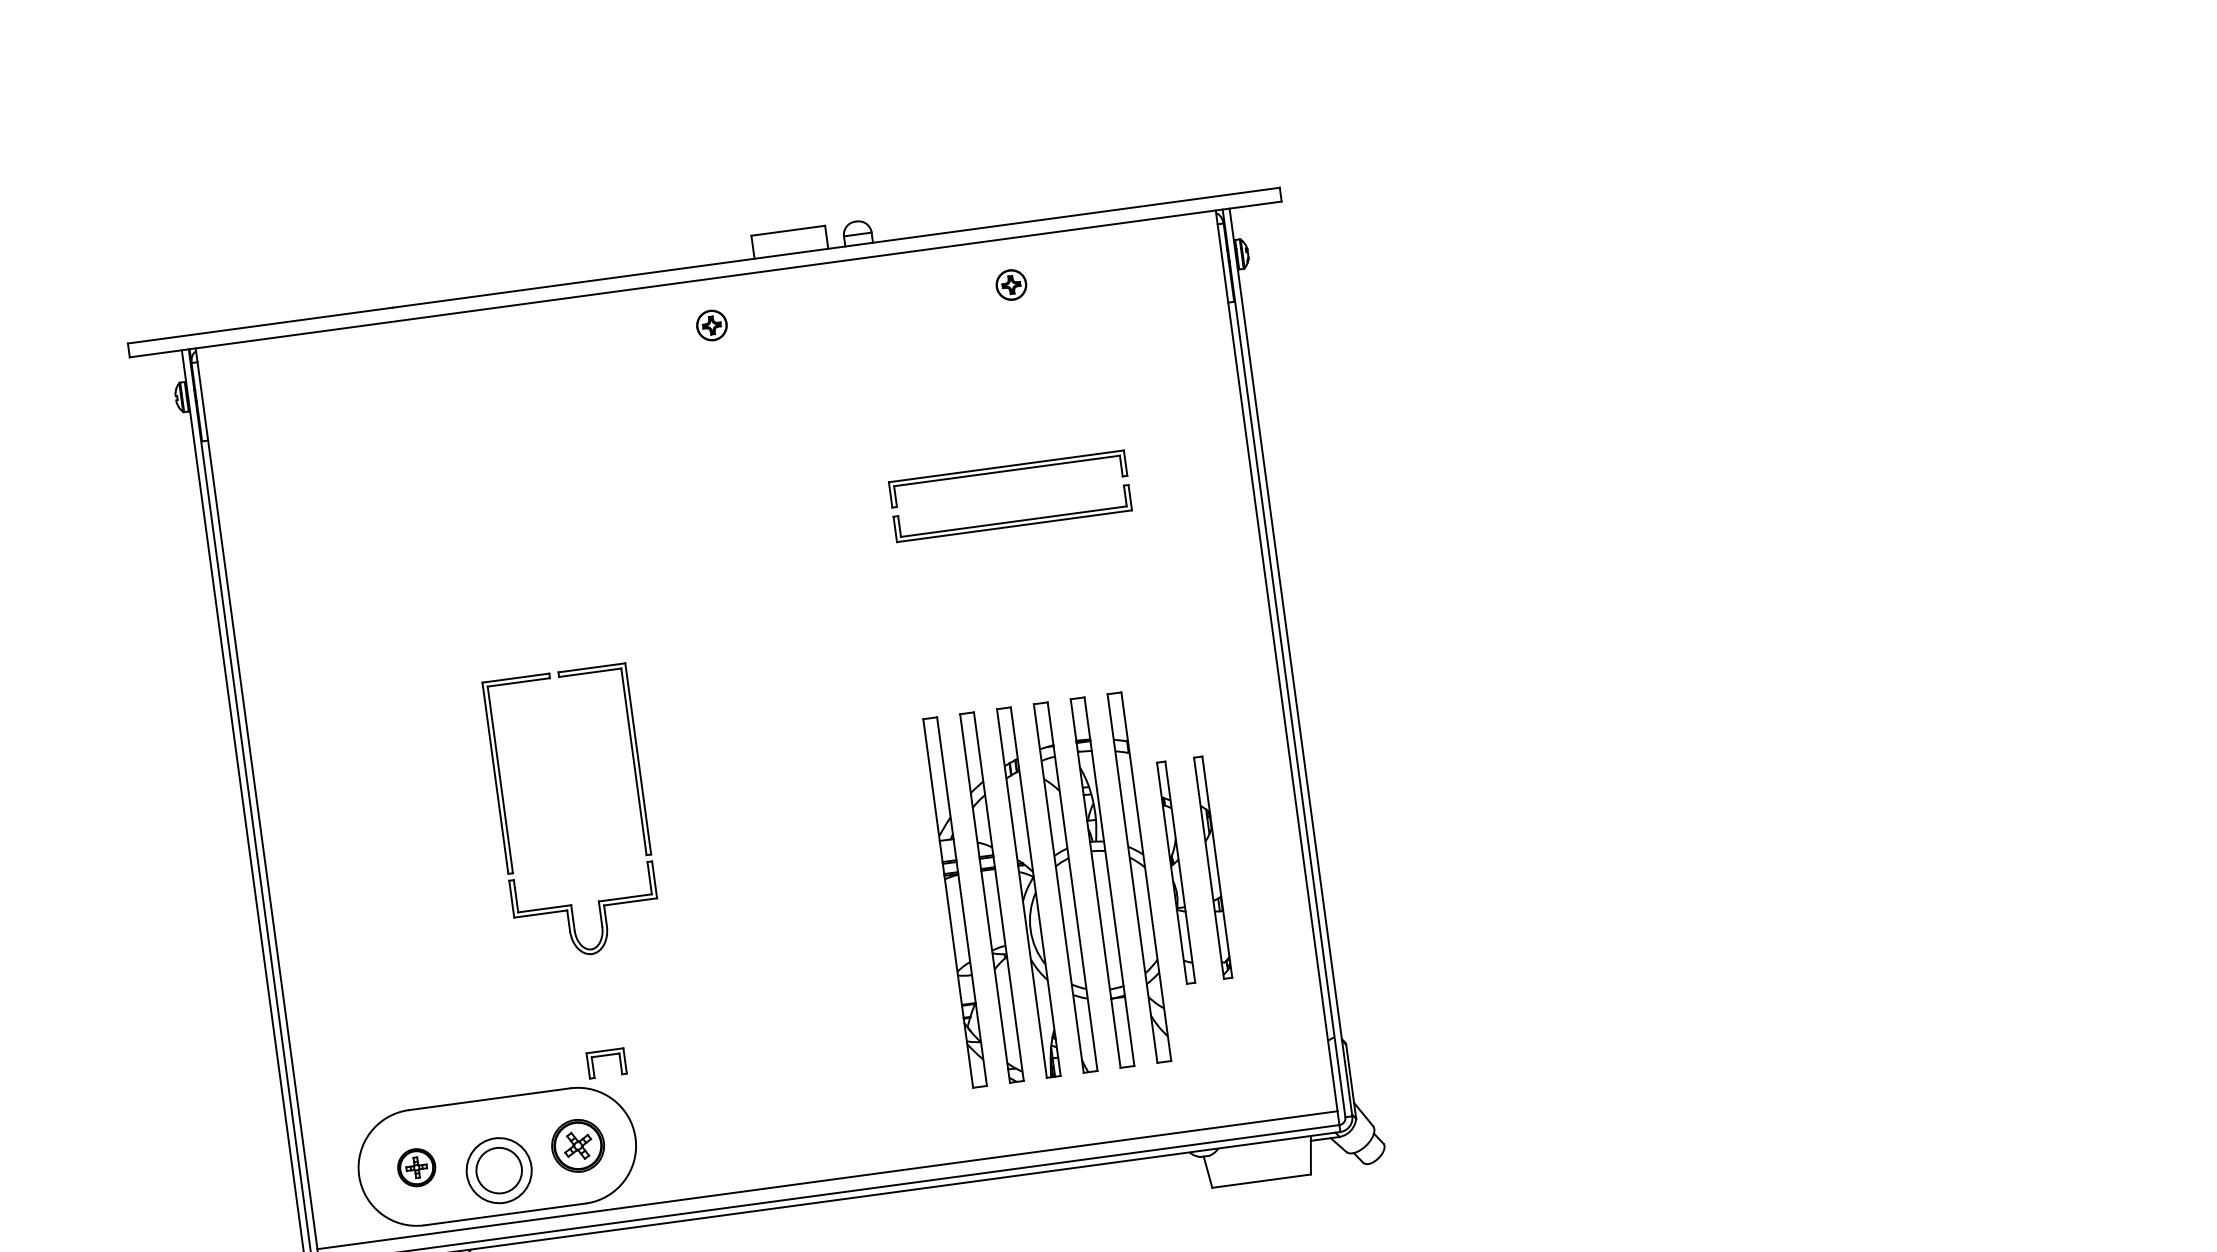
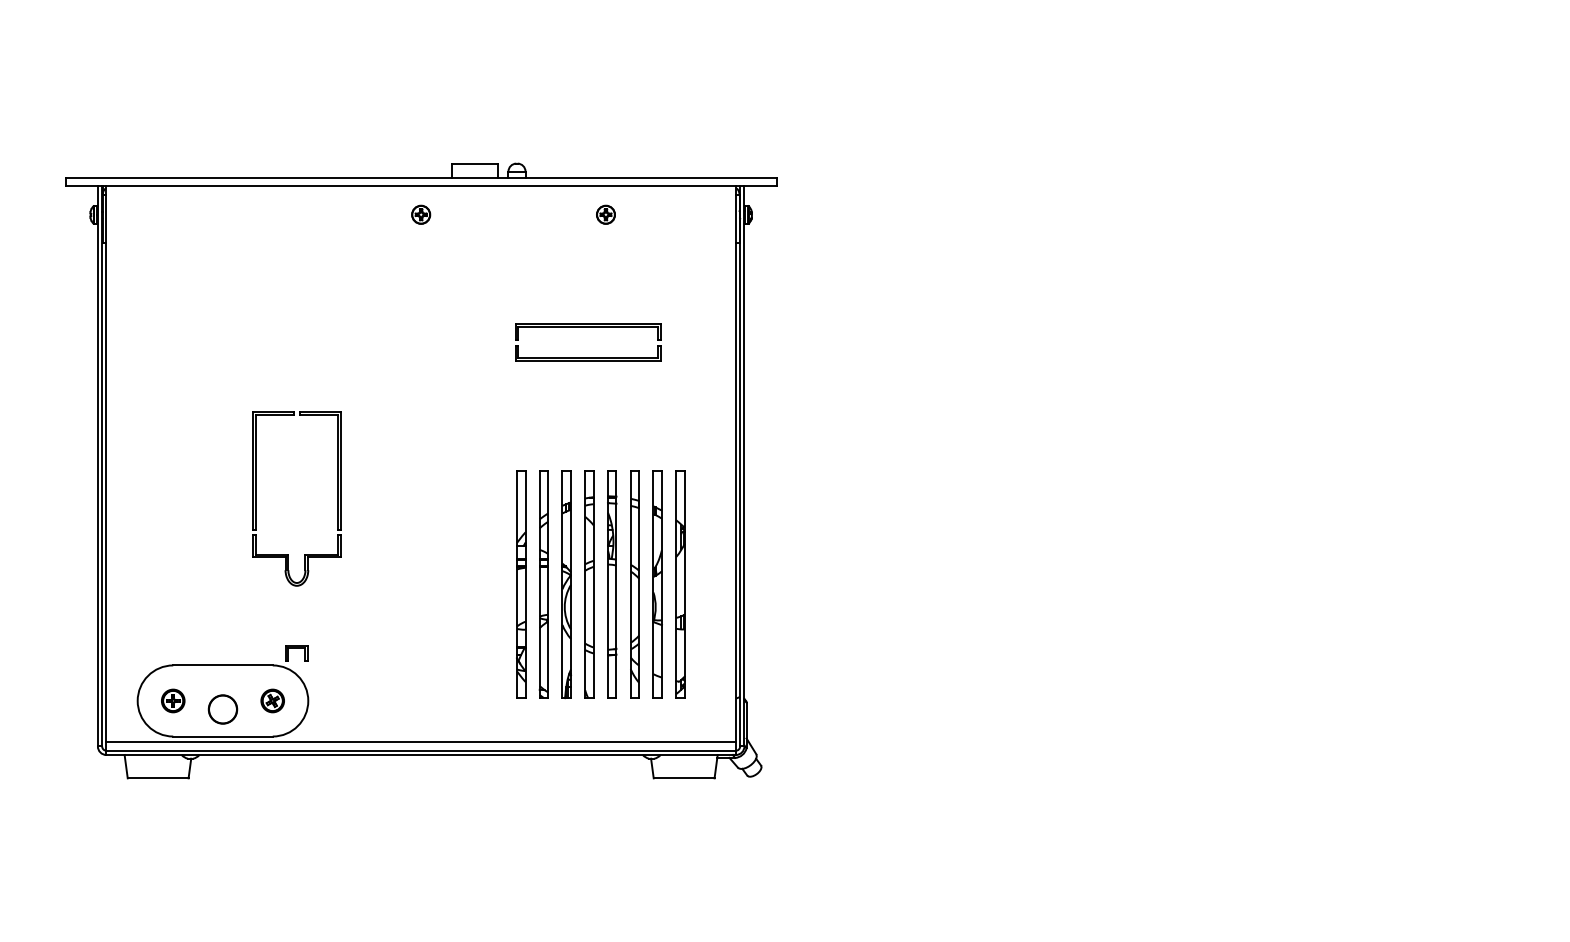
part: (1213, 867) -> (680, 584), size x1.67
part: (1175, 872) -> (657, 584), size x1.67
part: (577, 1145) -> (272, 700), size x0.71
circle: (498, 1170) -> (222, 709), size x0.71

